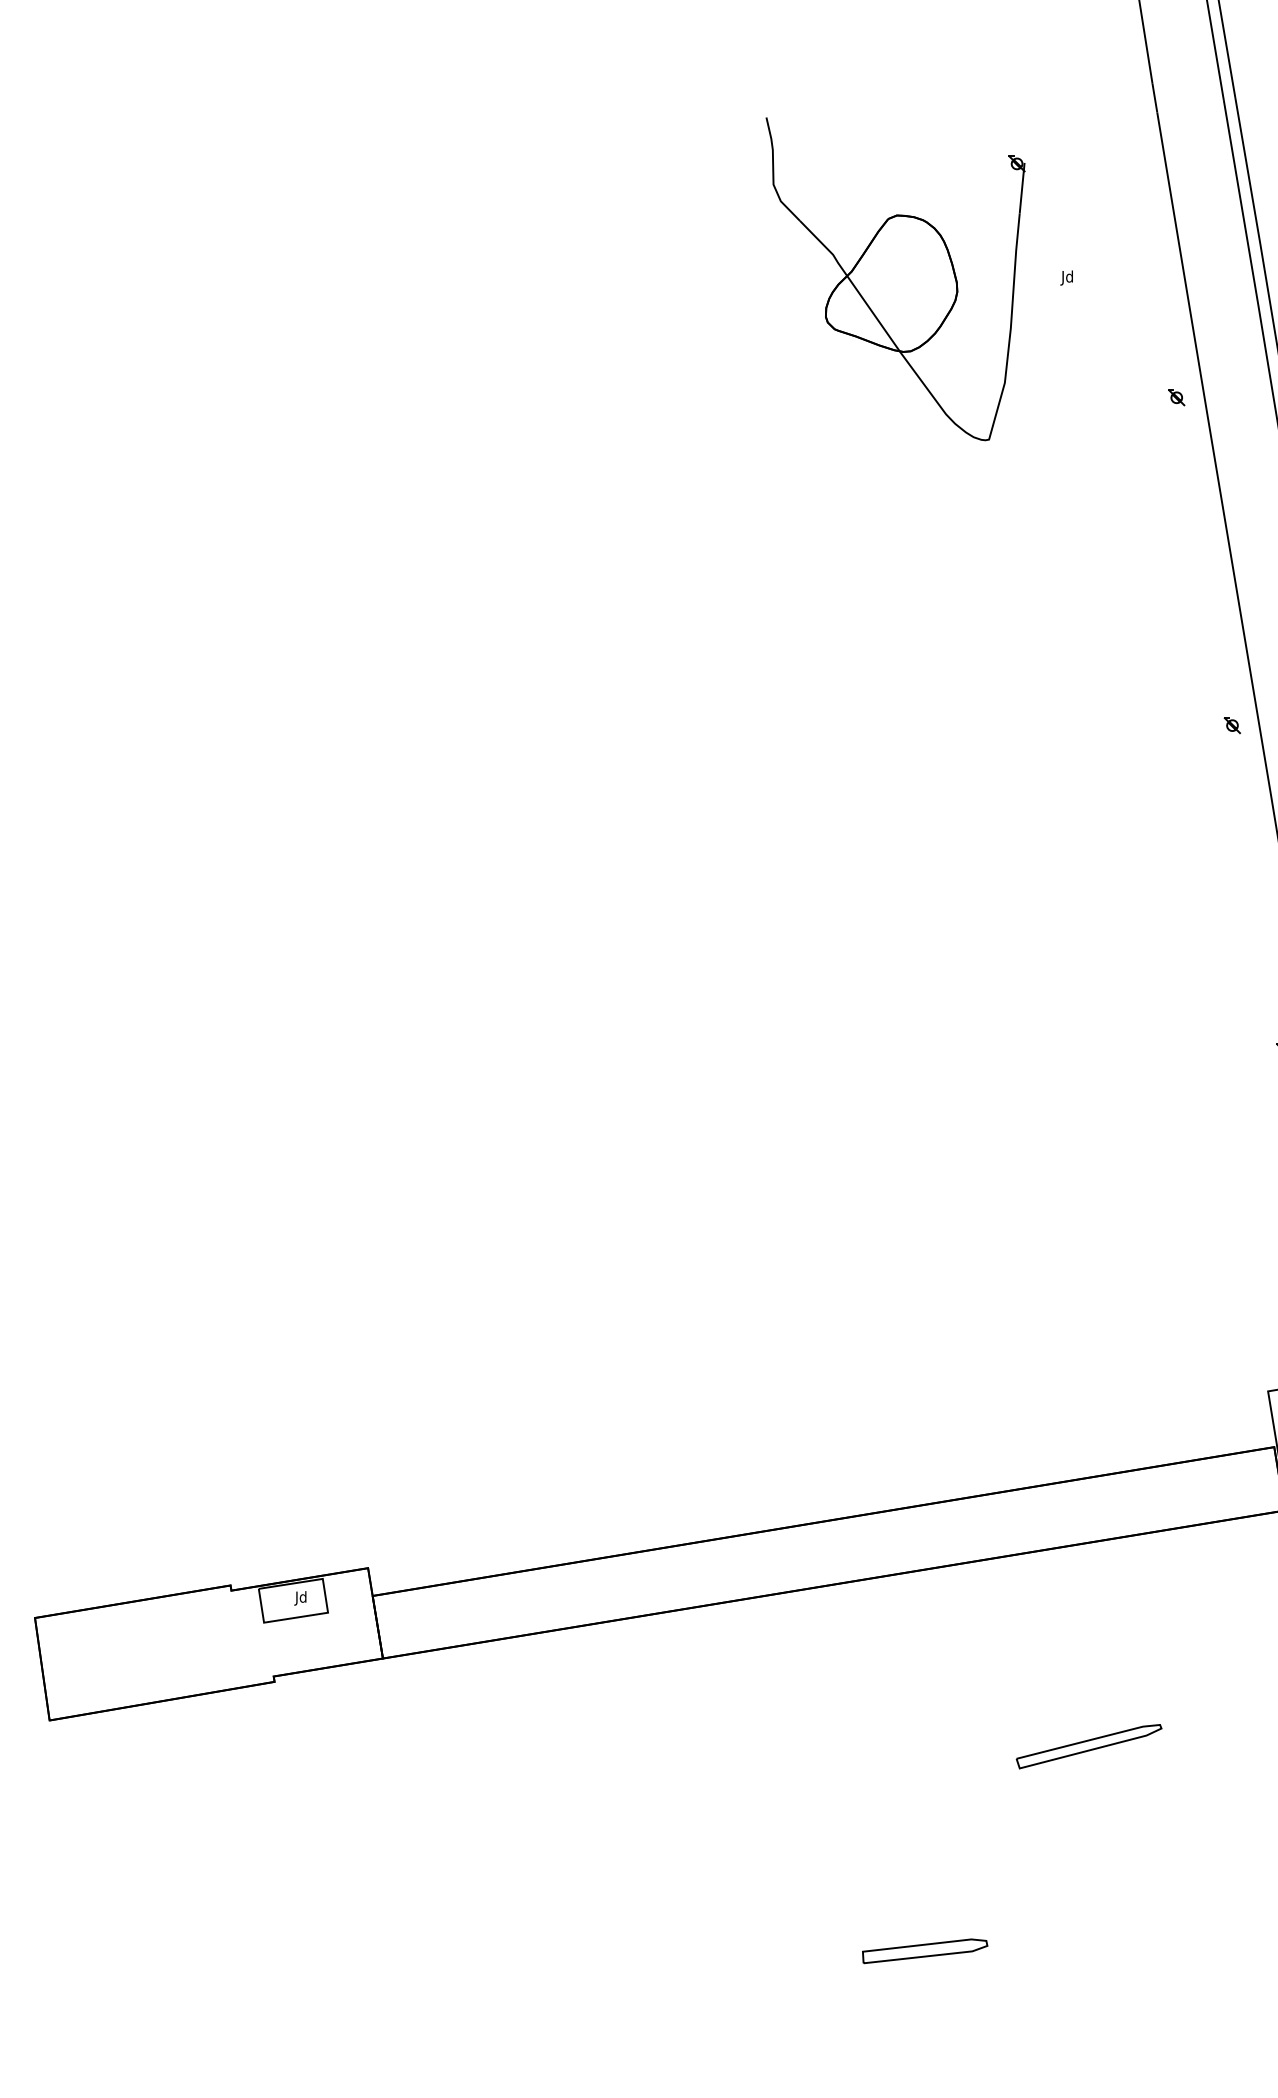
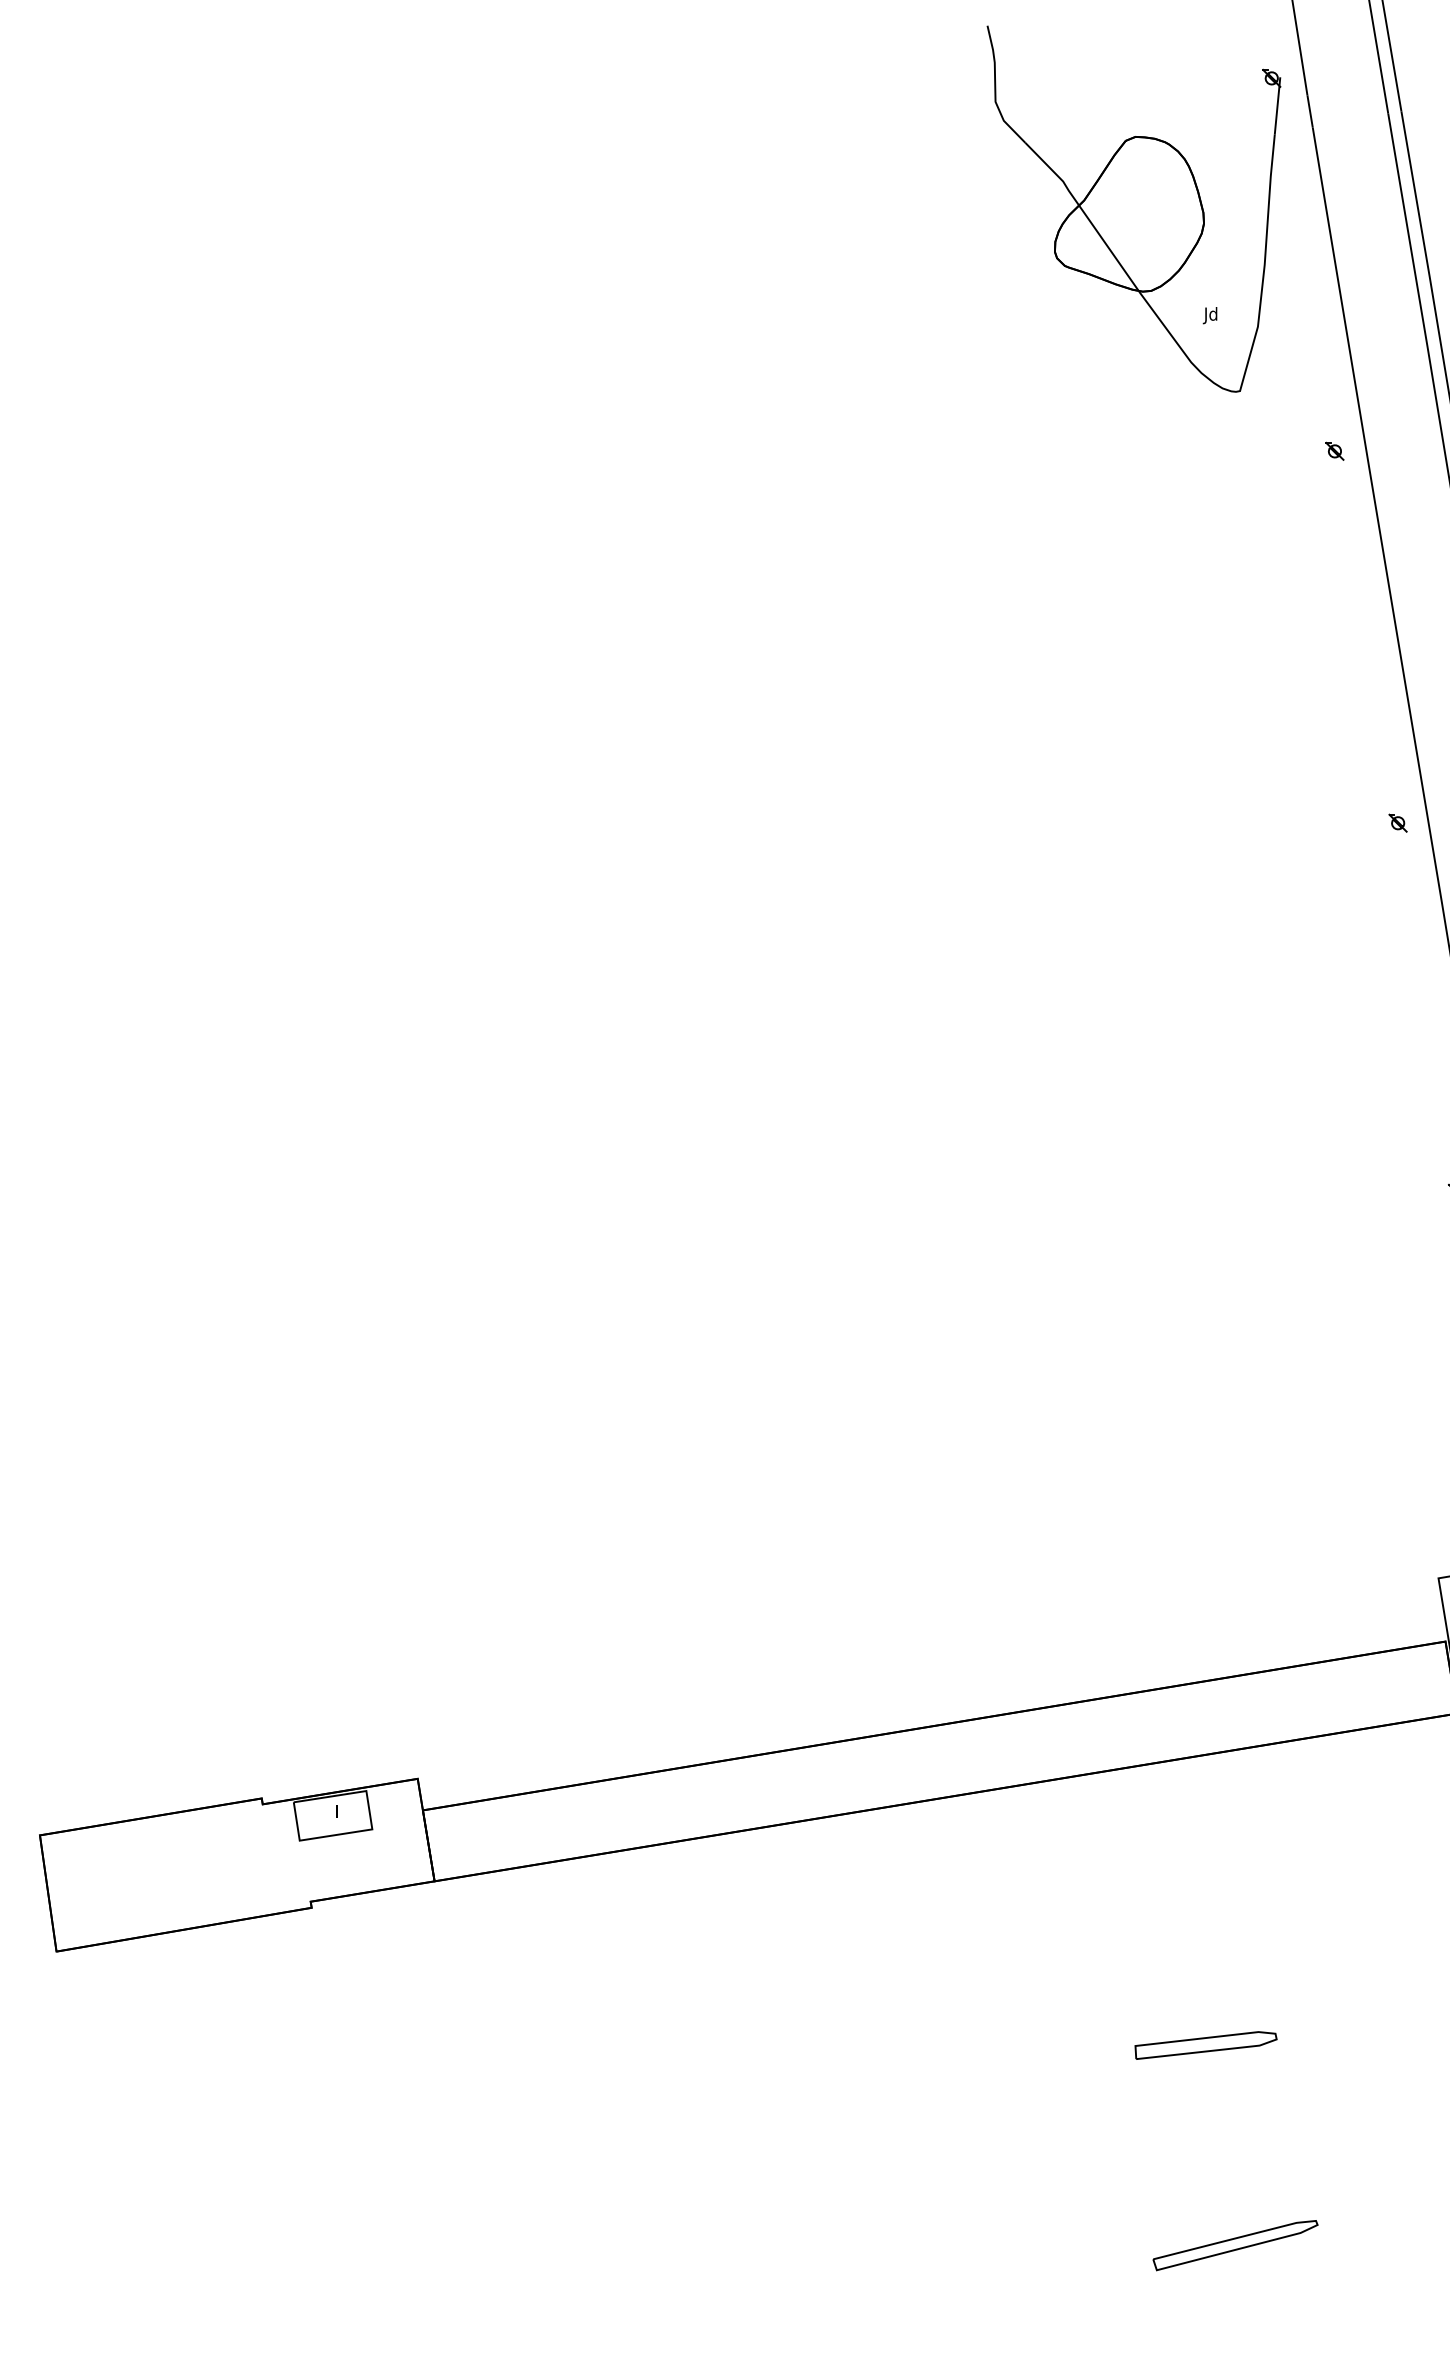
part: (895, 279) -> (1133, 209), moved
text: (300, 1598) -> (341, 1813), Jd -> I
part: (1088, 1746) -> (1234, 2245), moved
part: (925, 1951) -> (1206, 2045), moved

